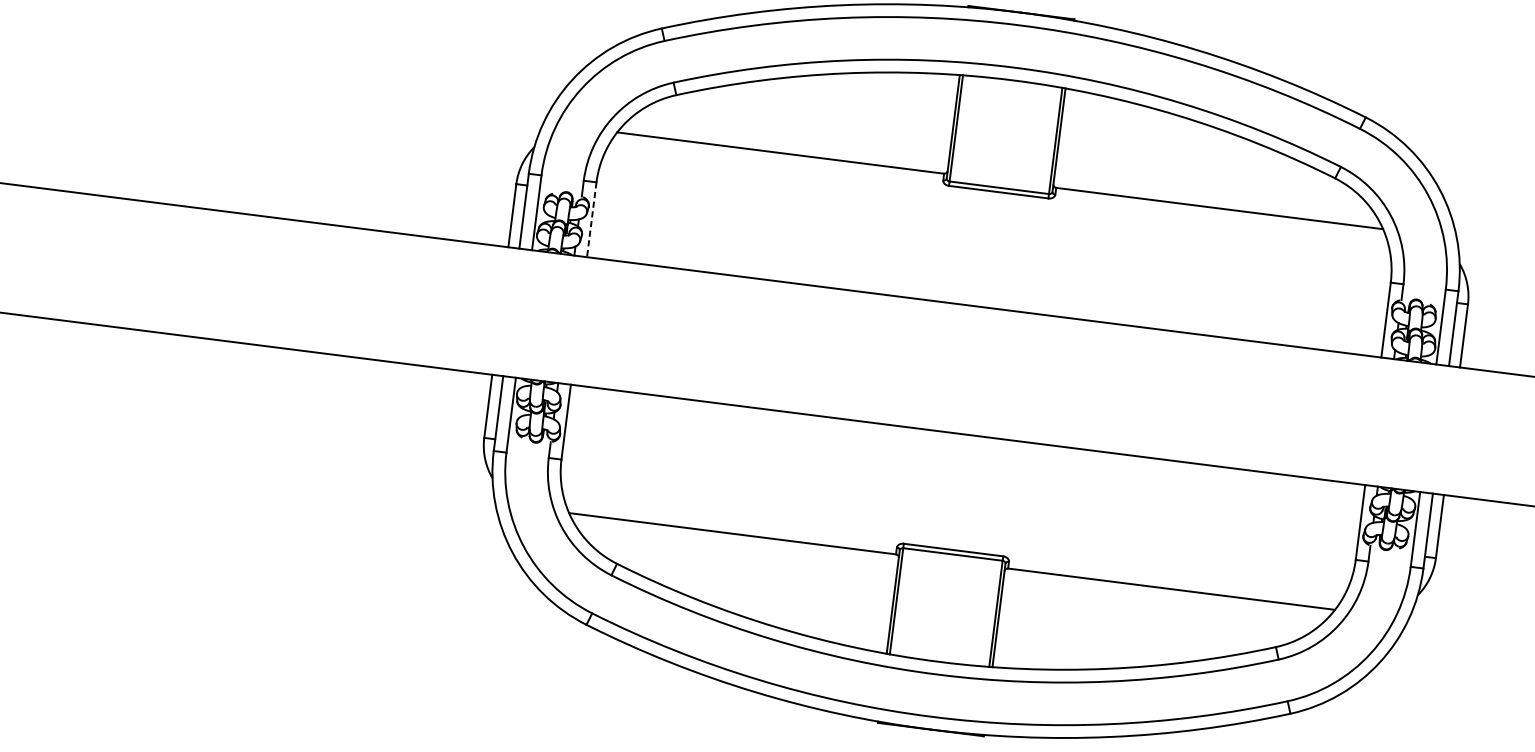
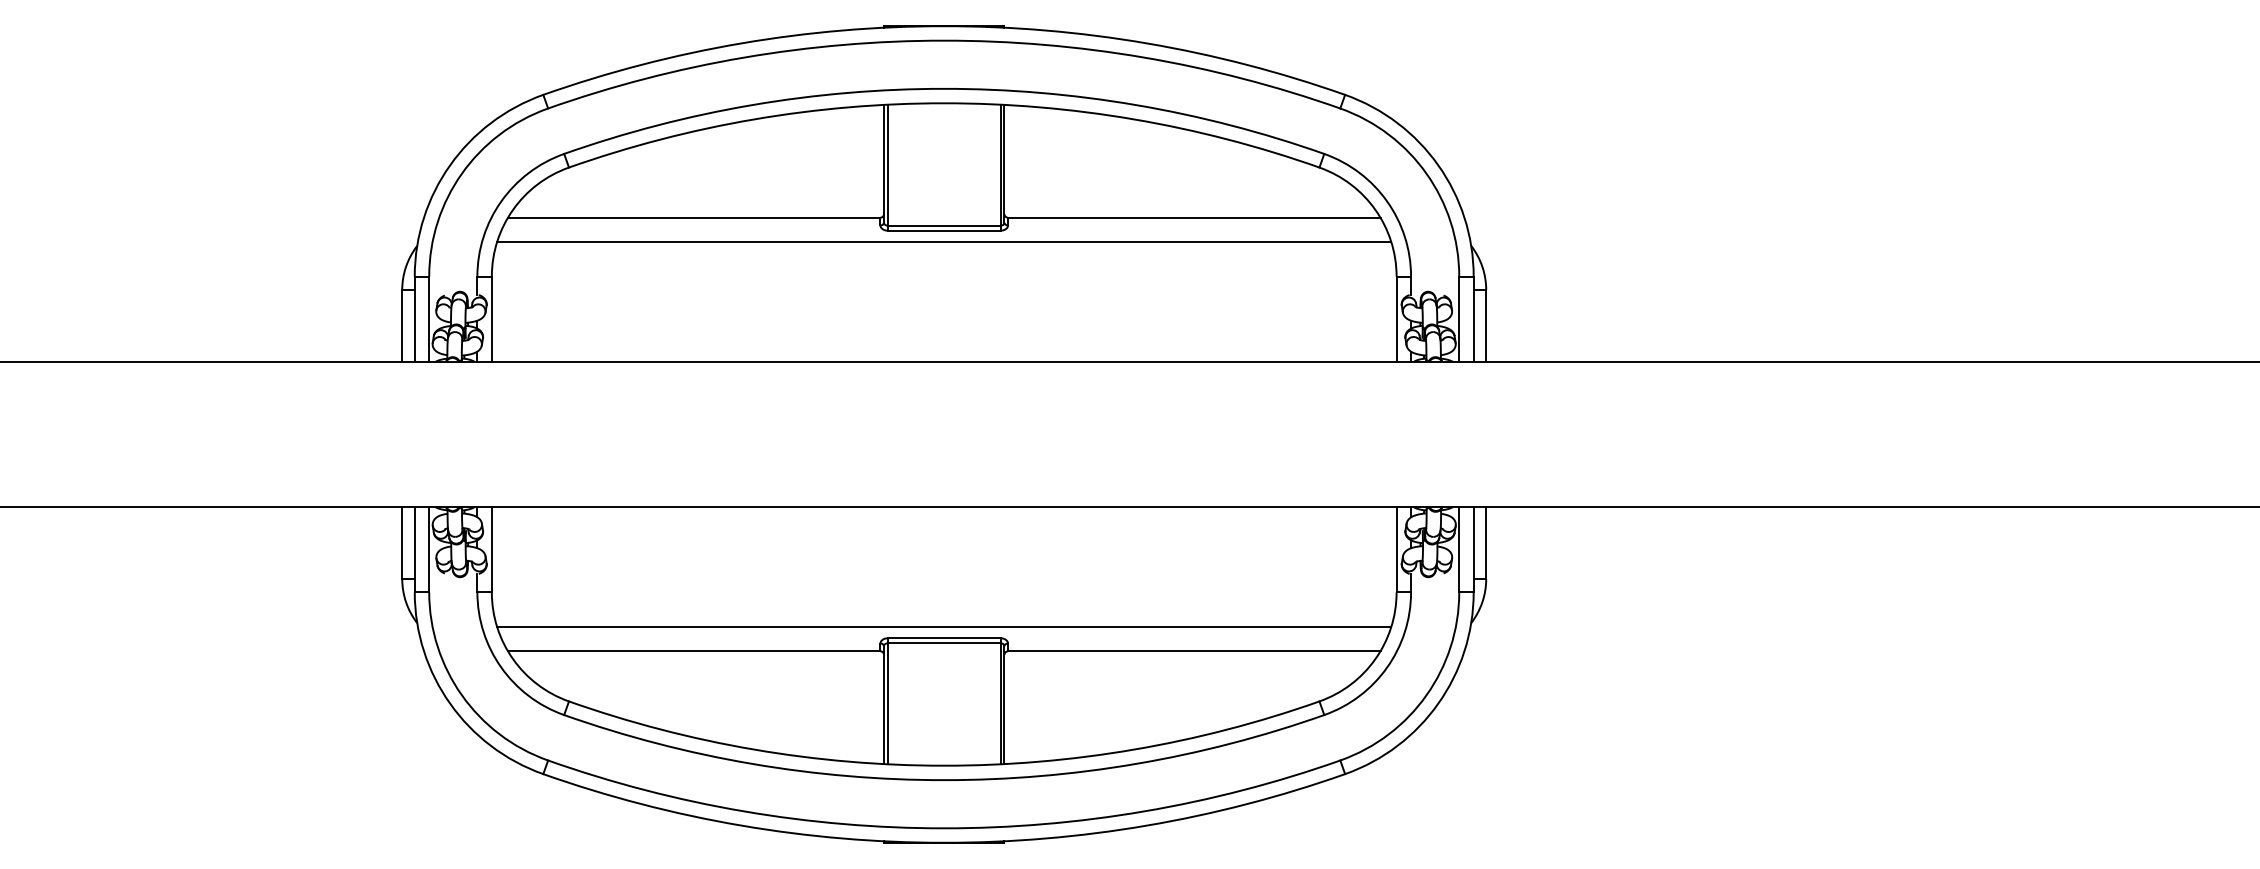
line: (997, 201) -> (944, 241), added
line: (591, 219) -> (491, 319), dashed -> solid
line: (954, 540) -> (944, 627), added

